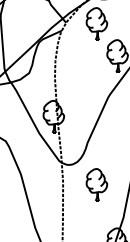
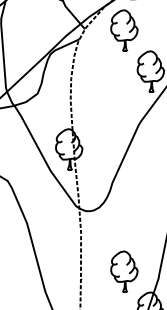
part: (97, 184) -> (124, 271), moved

